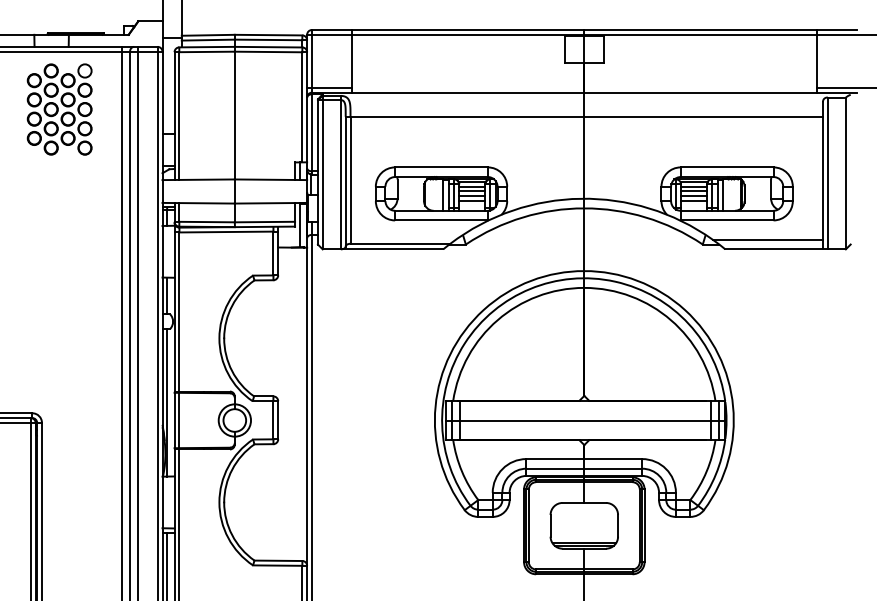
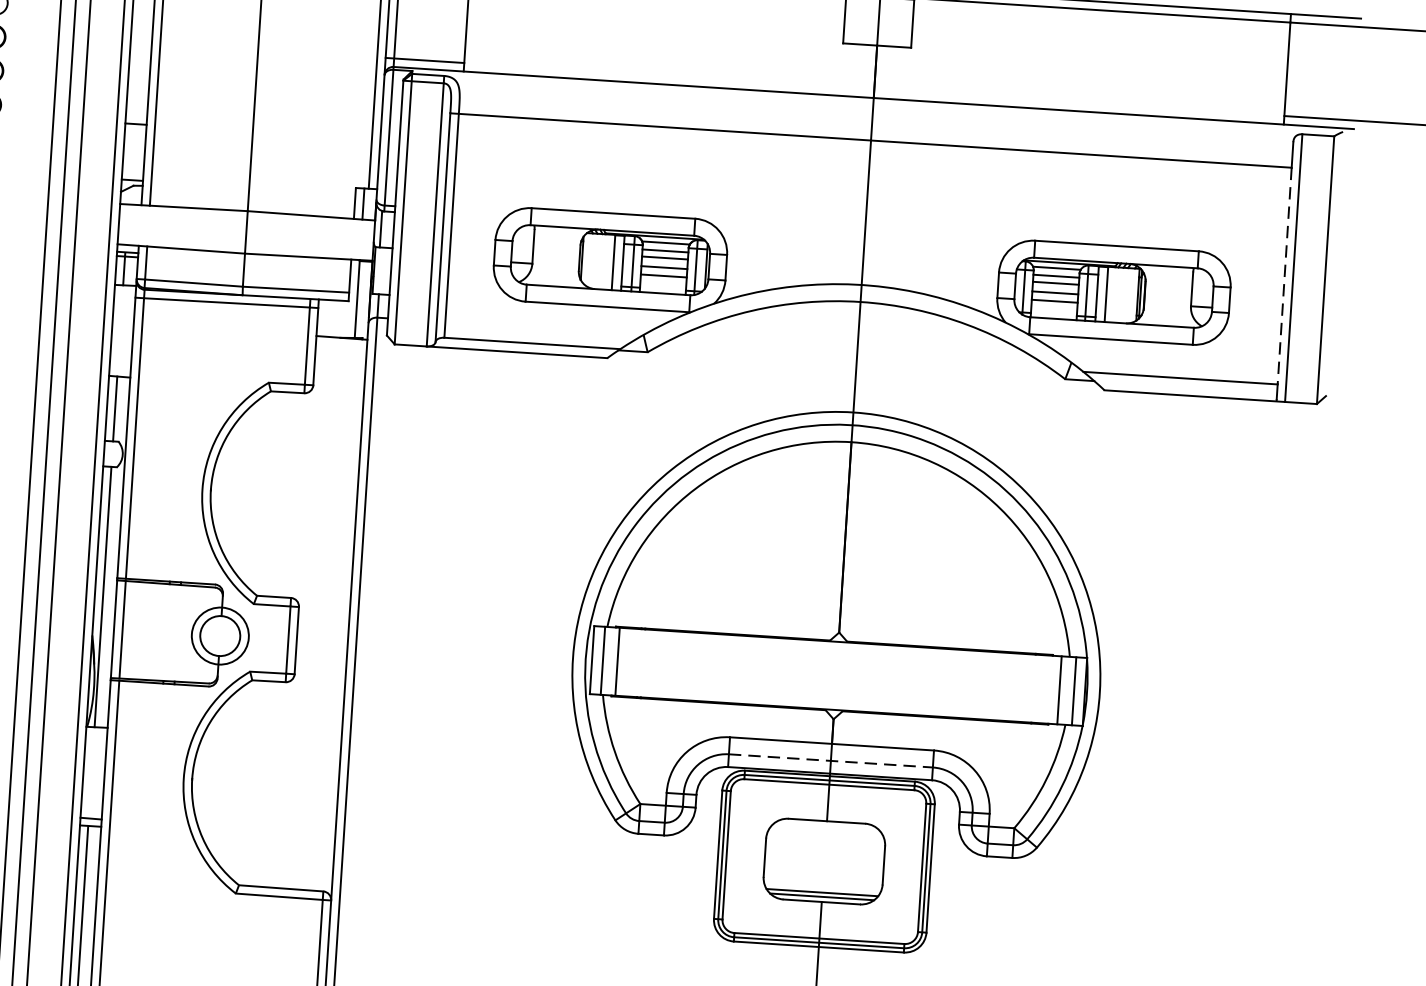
line: (822, 178) -> (1283, 276), solid -> dashed
line: (585, 420) -> (838, 676), removed
line: (584, 468) -> (831, 760), solid -> dashed

